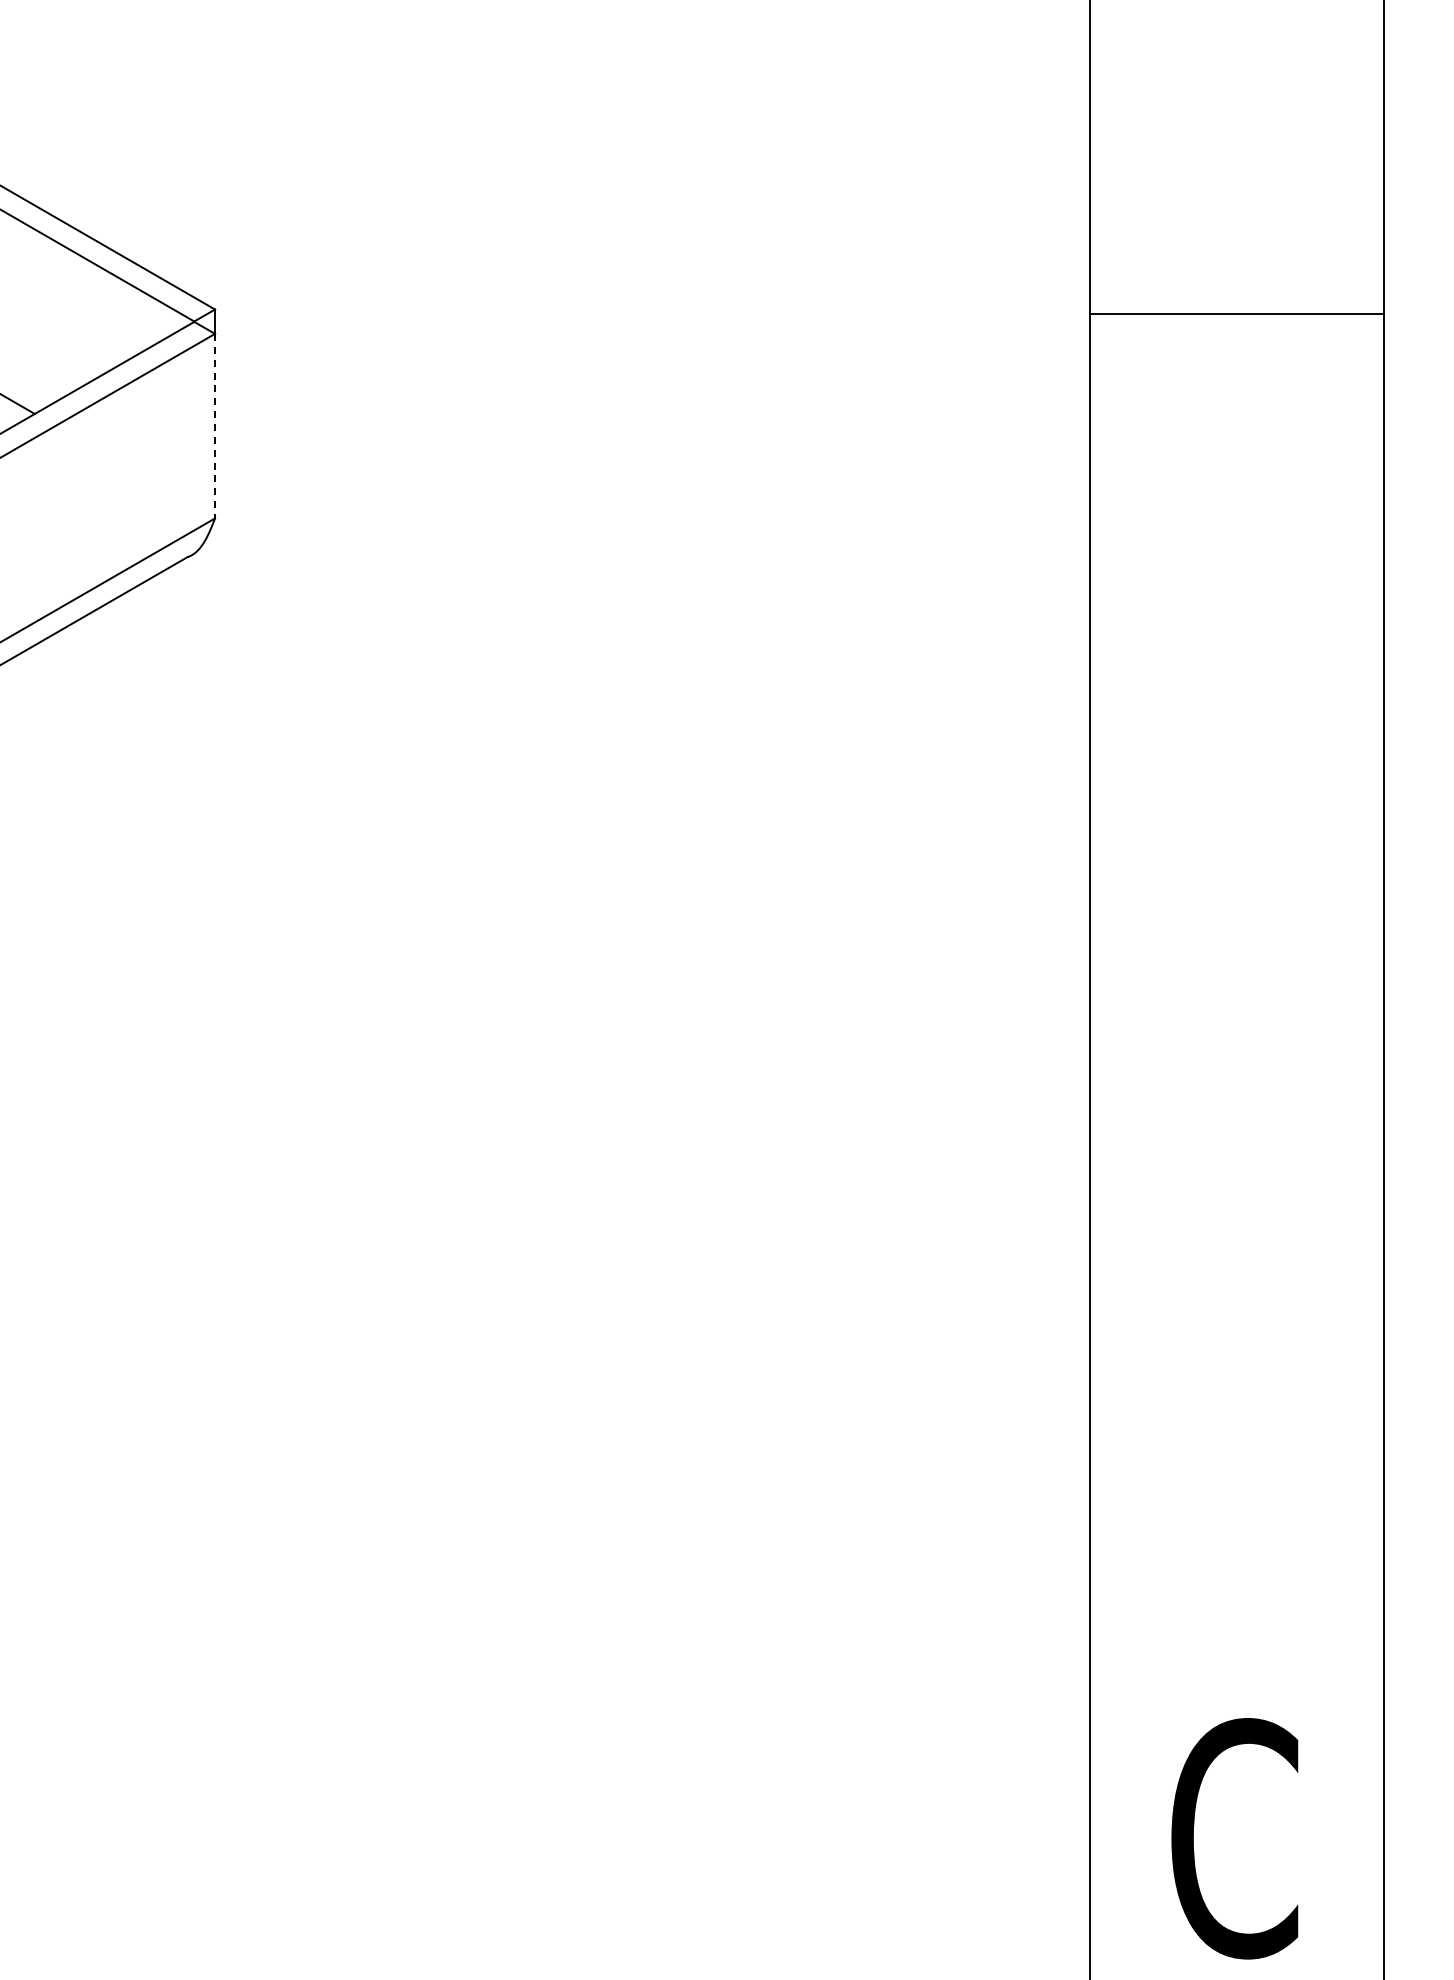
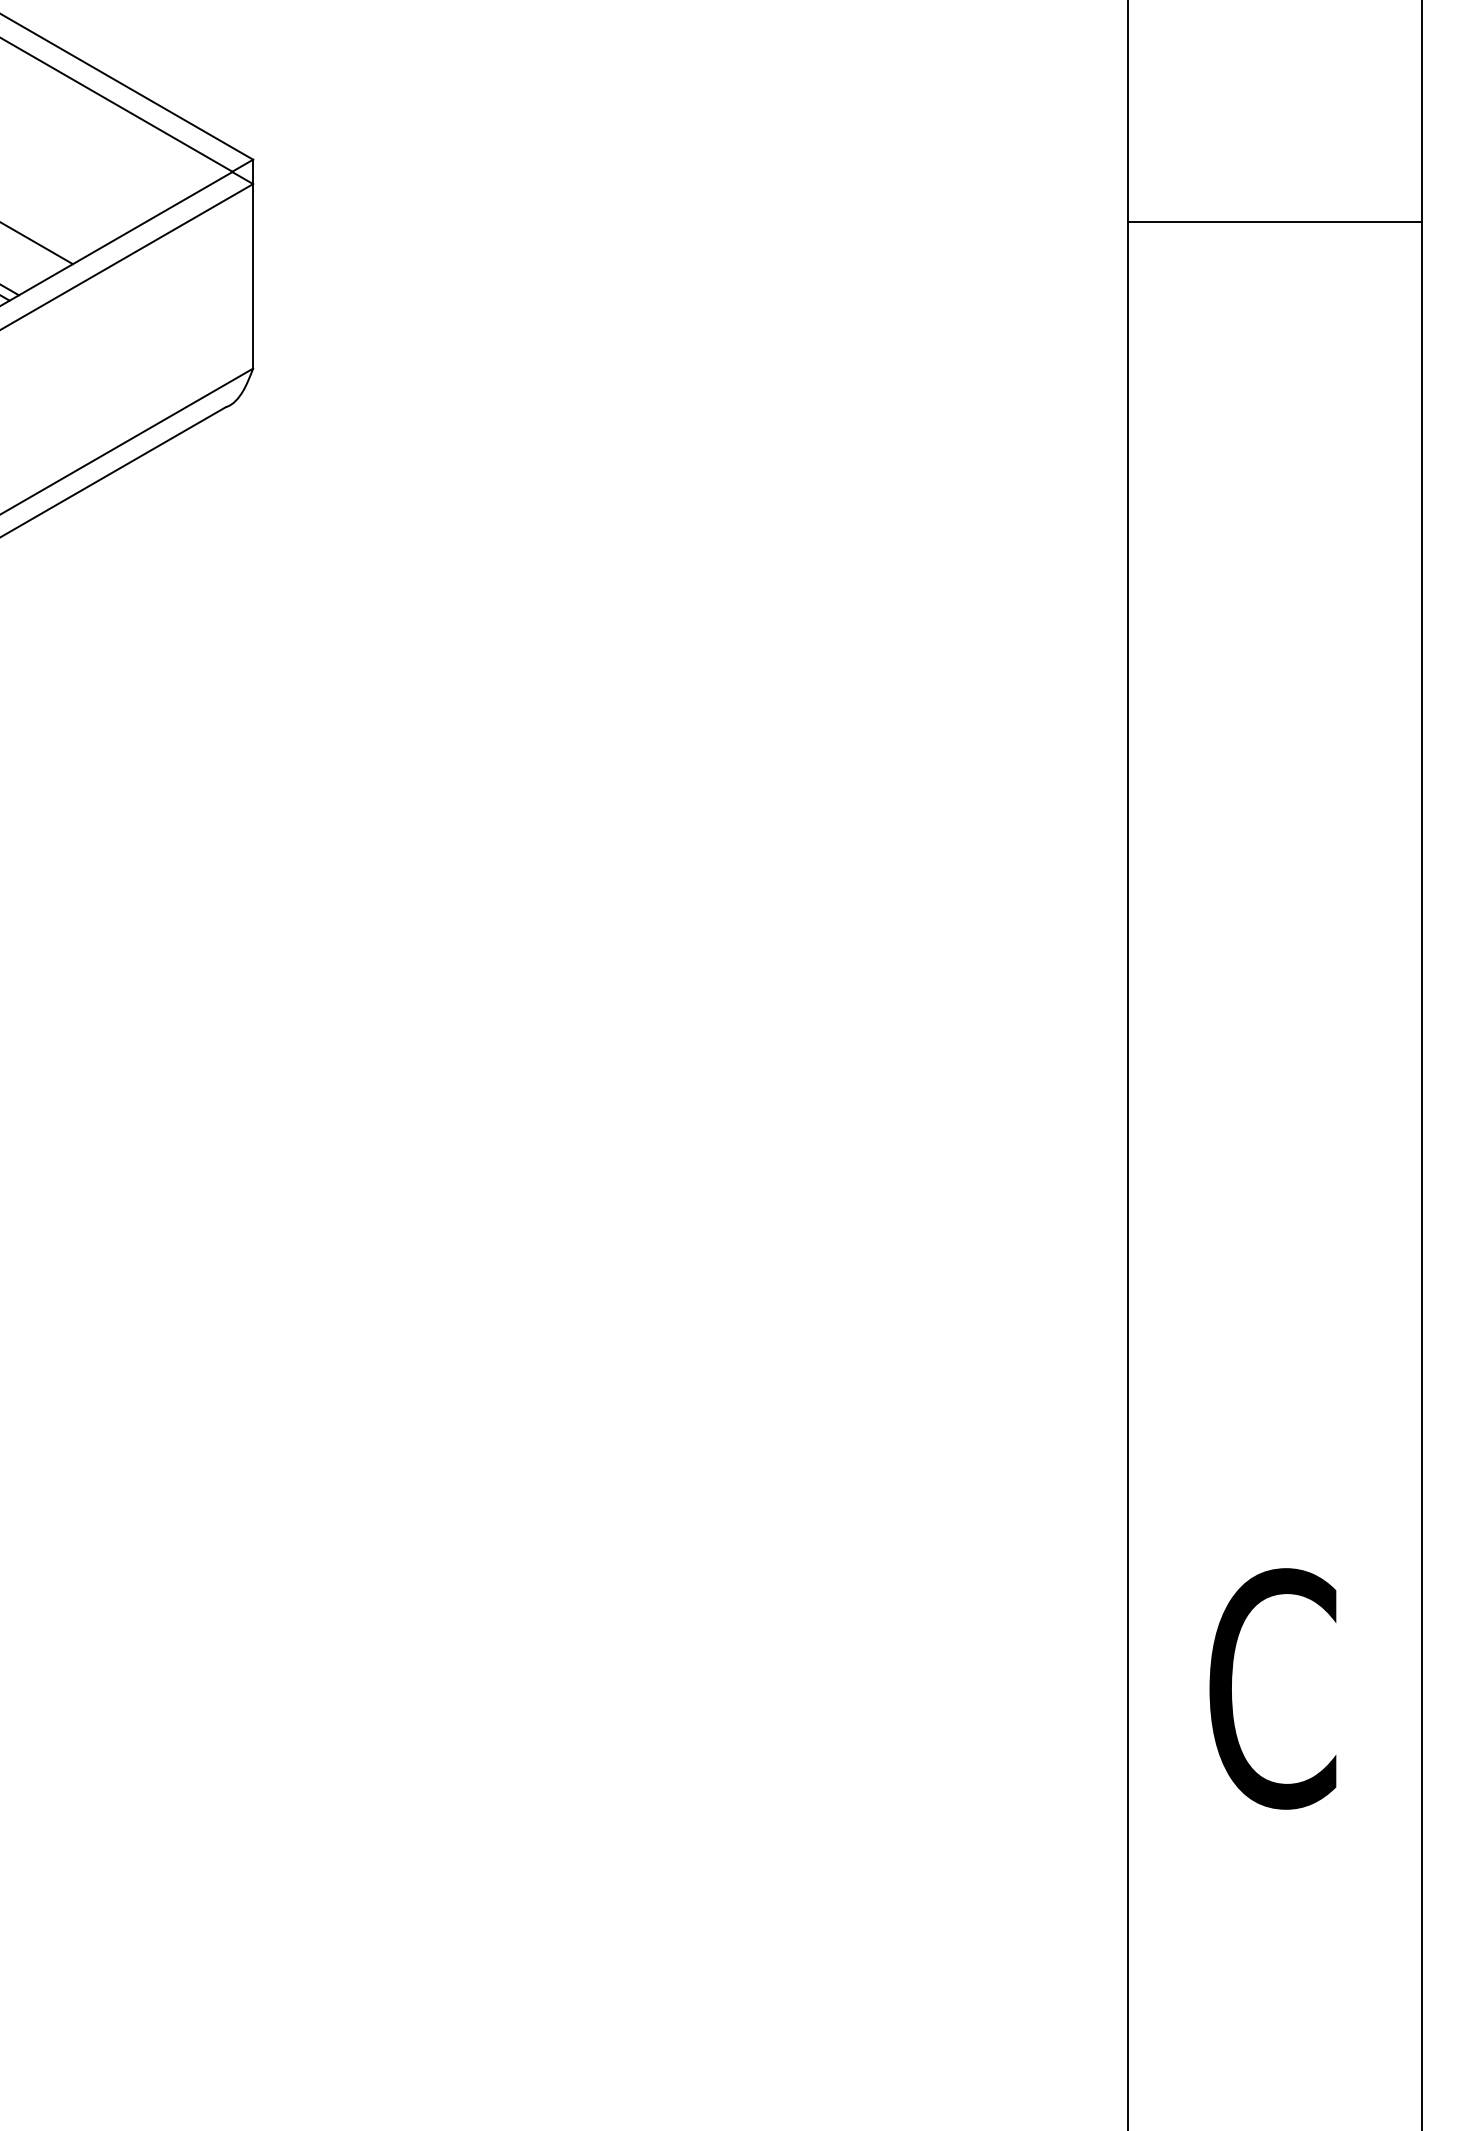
line: (1236, 314) -> (1274, 222), moved
line: (215, 426) -> (253, 276), dashed -> solid

